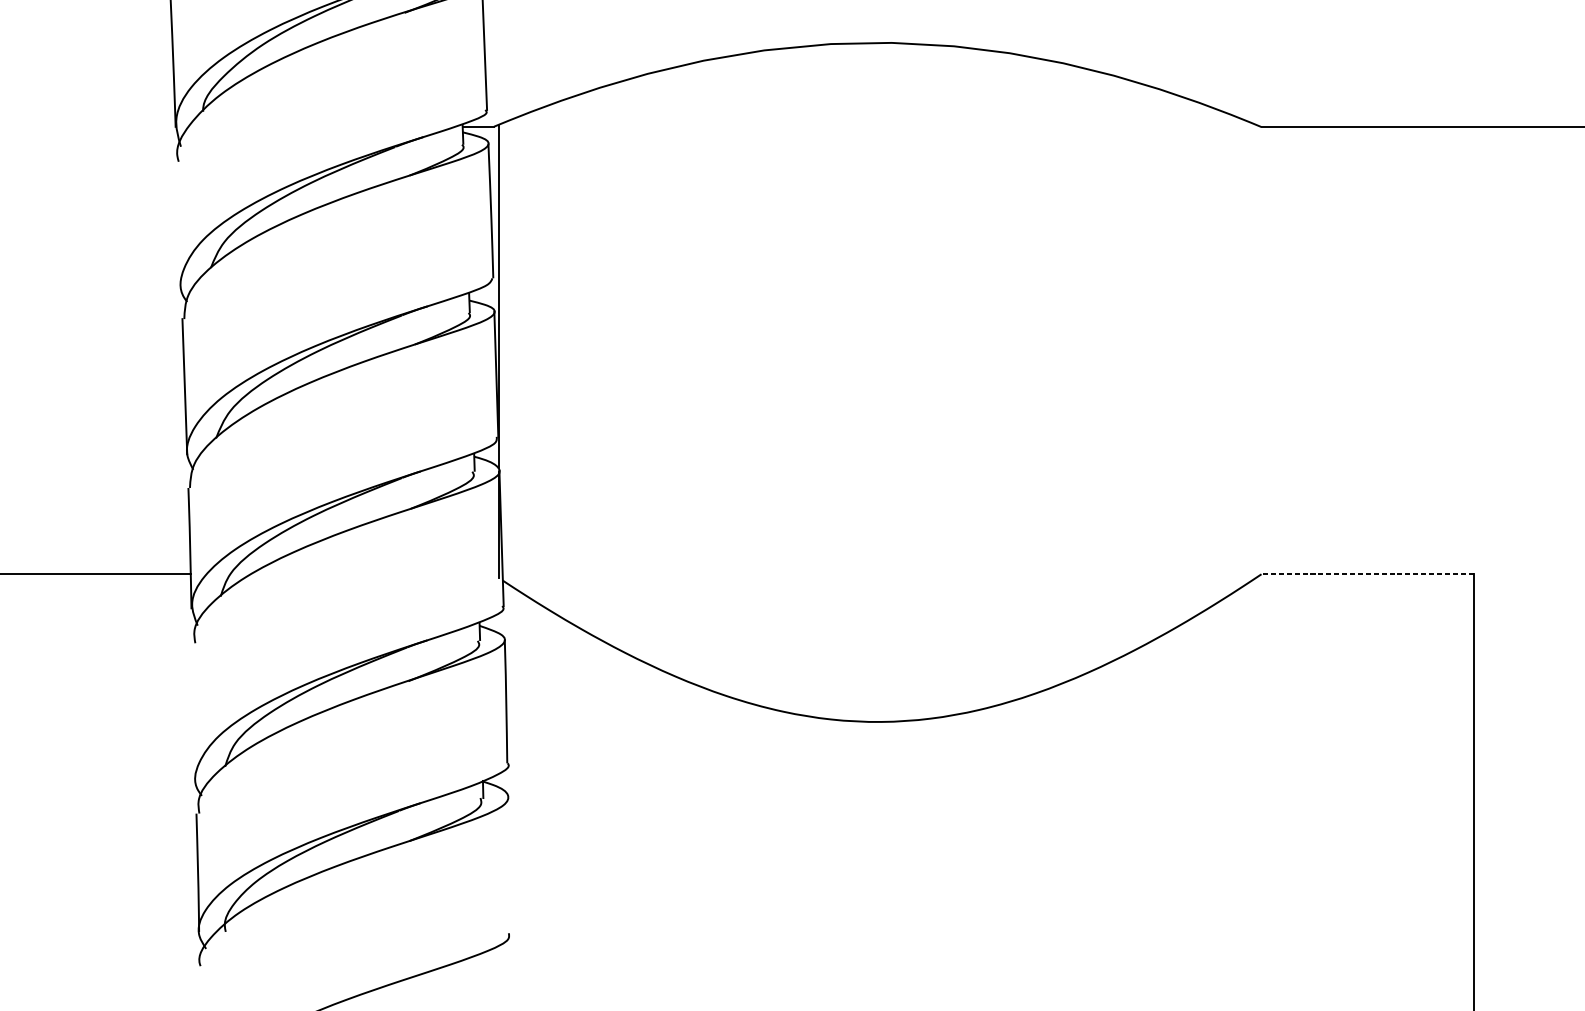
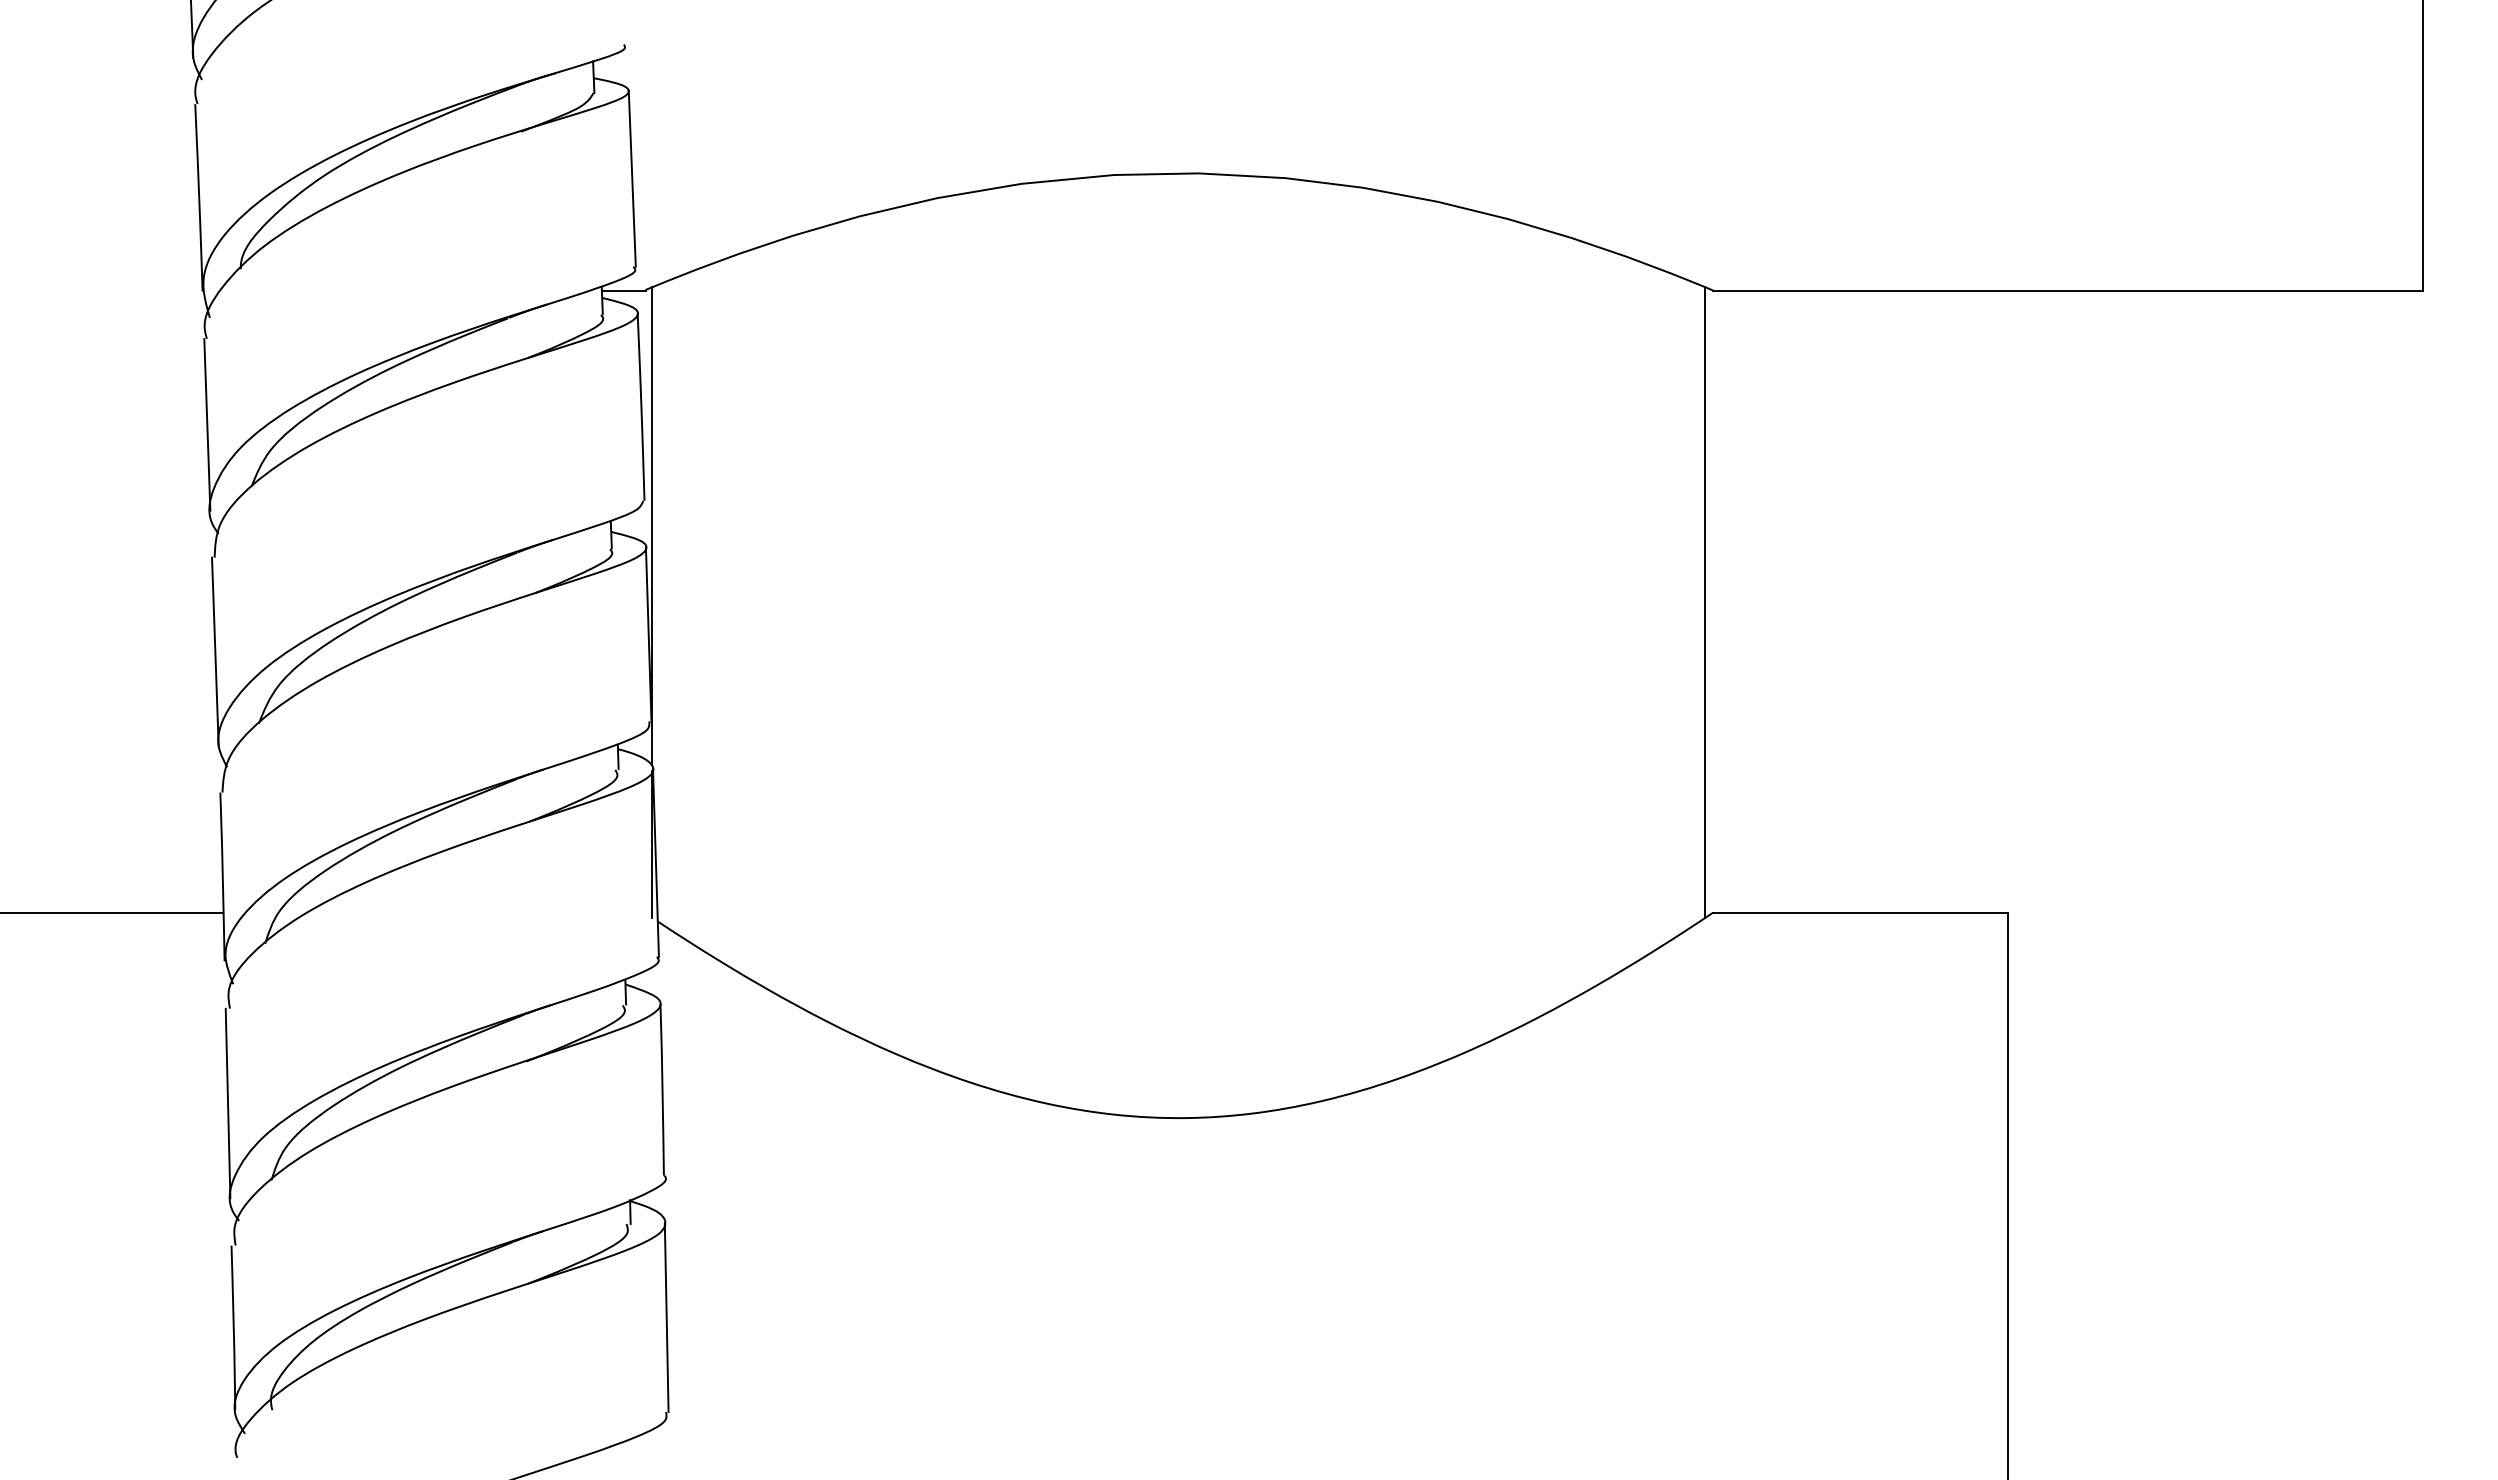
line: (179, 223) -> (207, 424), added
line: (1255, 351) -> (1705, 602), added
line: (1367, 574) -> (1860, 912), dashed -> solid
line: (193, 711) -> (227, 1103), added
line: (509, 864) -> (666, 1316), added

